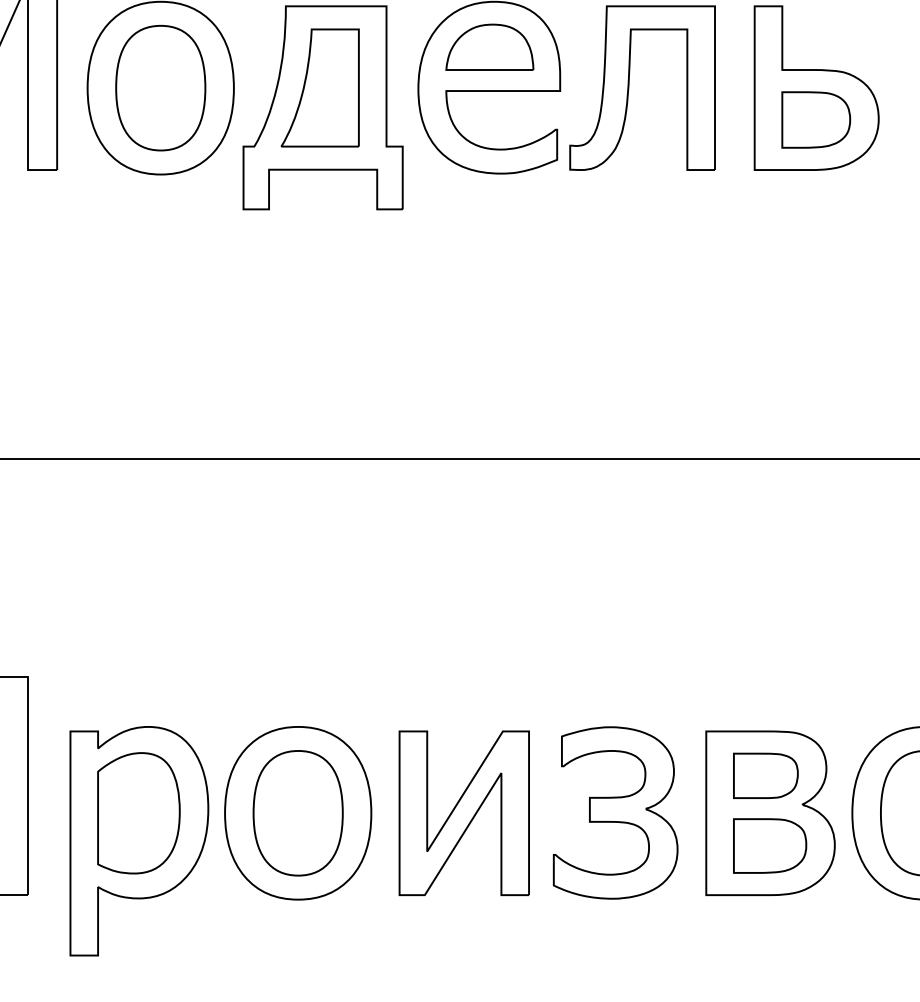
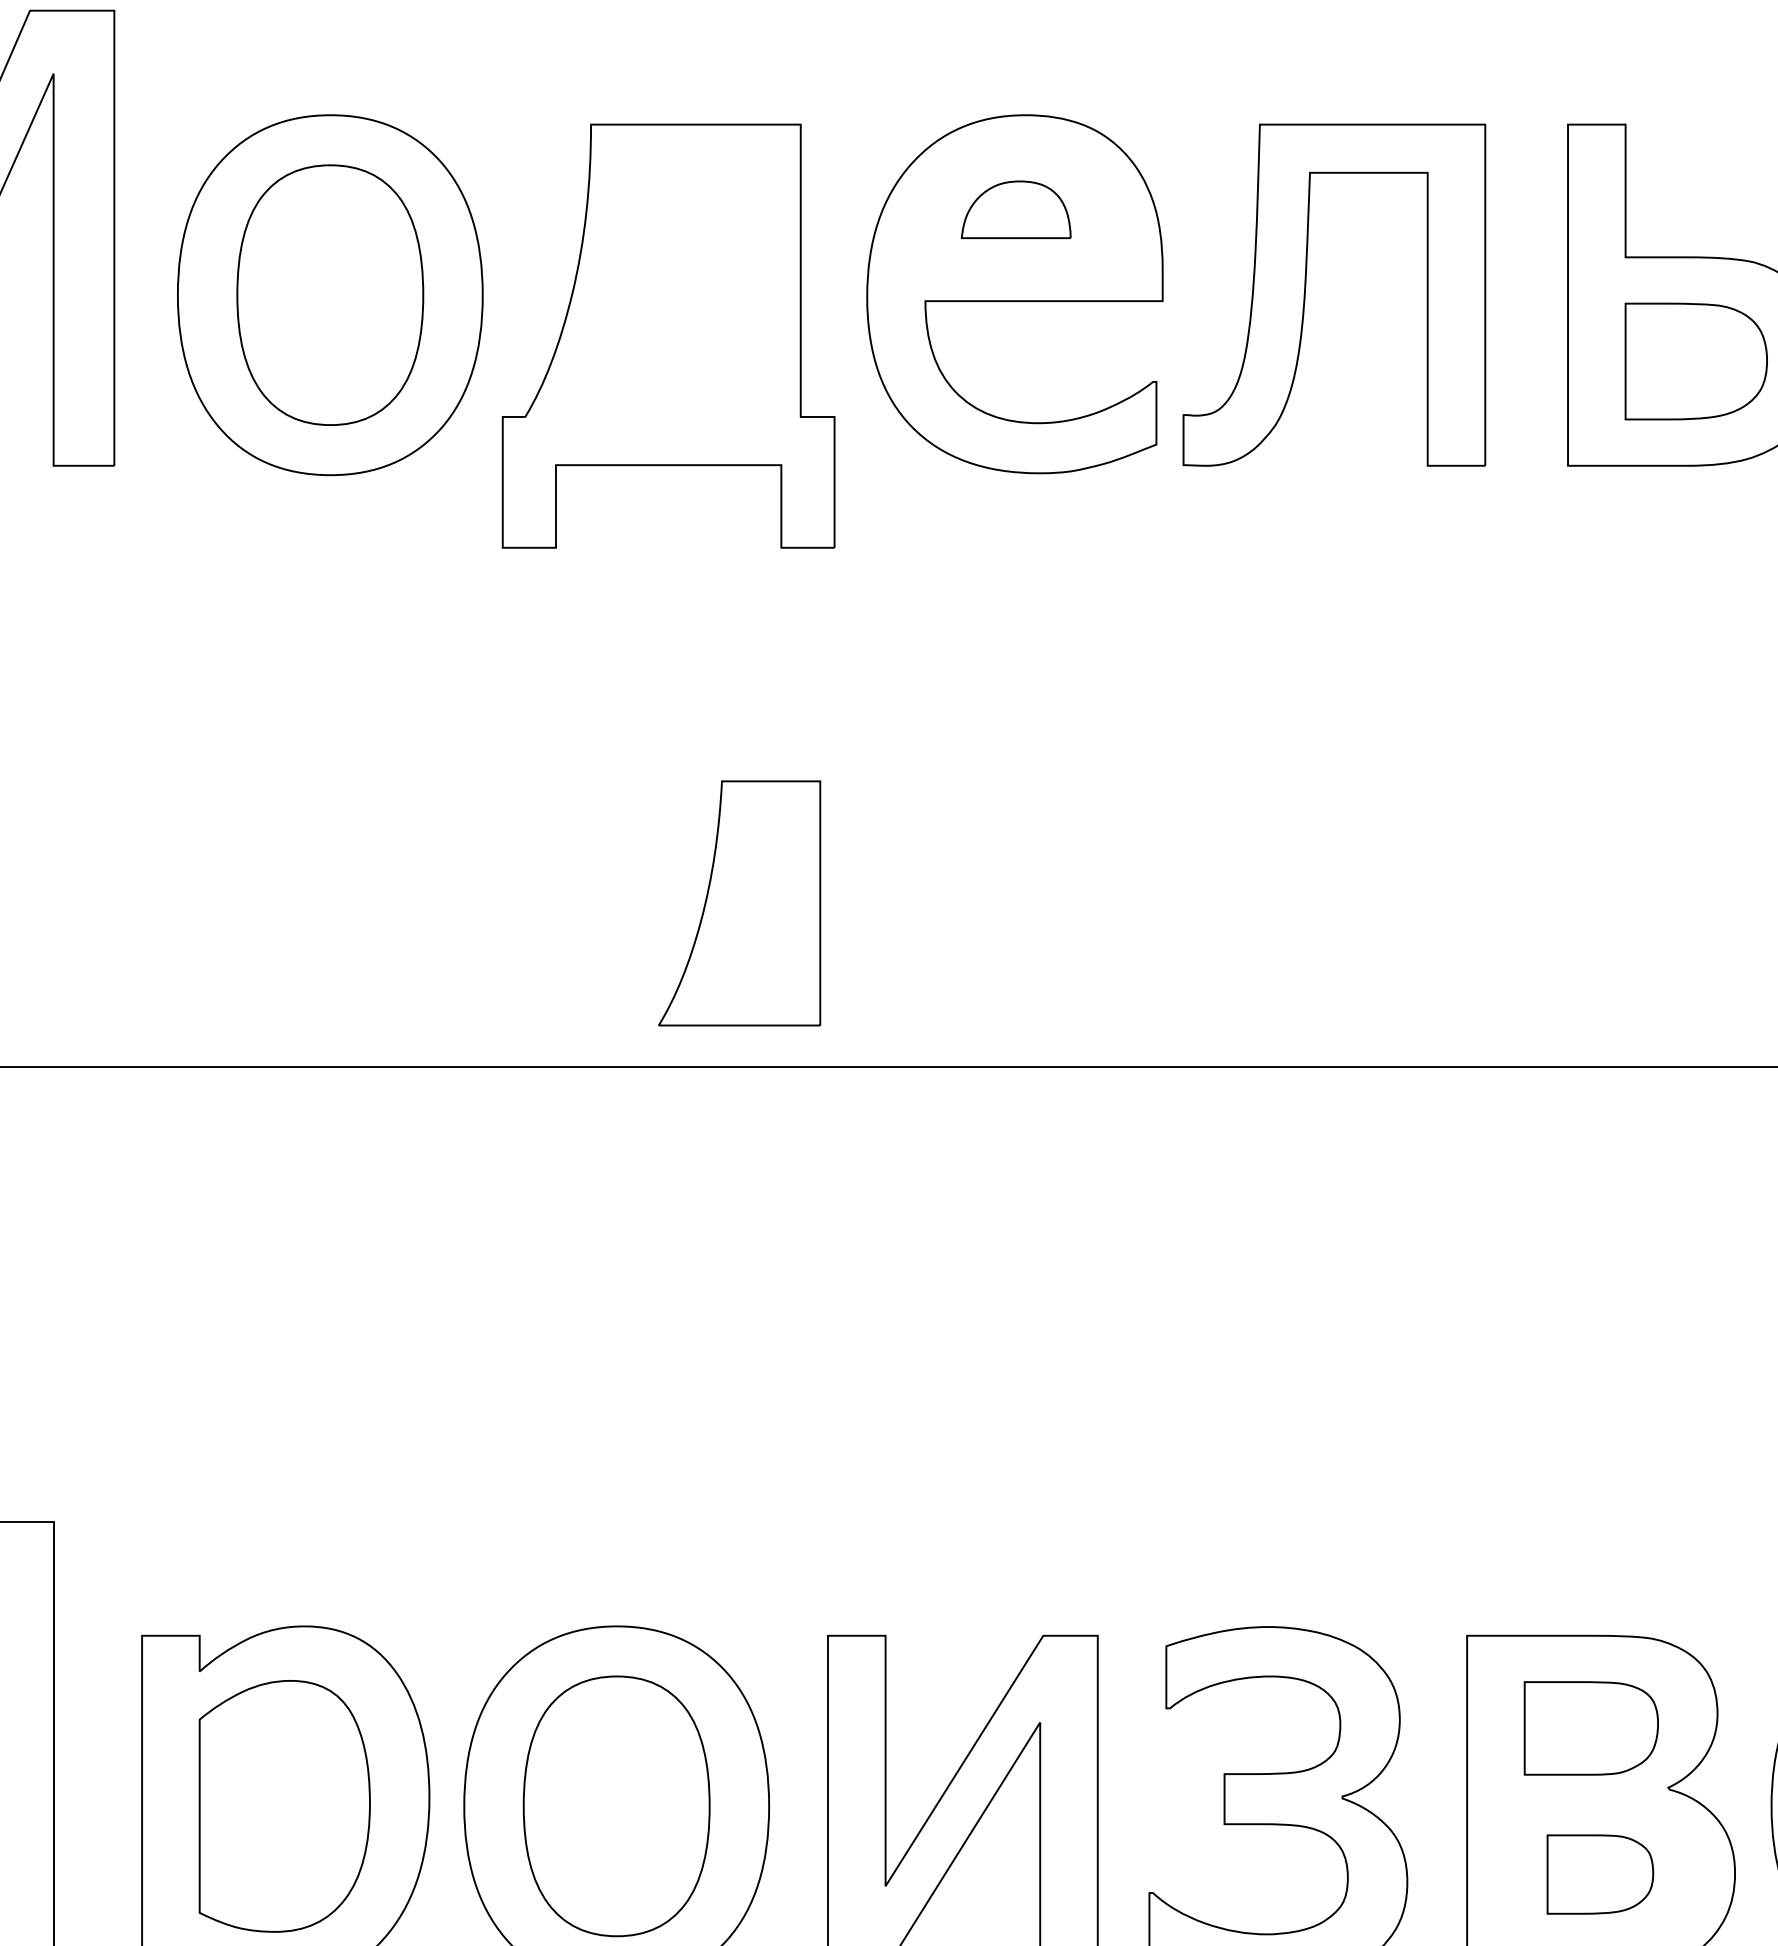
part: (489, 46) -> (1015, 208), size x0.6
part: (319, 87) -> (738, 902), moved
part: (770, 845) -> (1600, 1873), size x0.7

